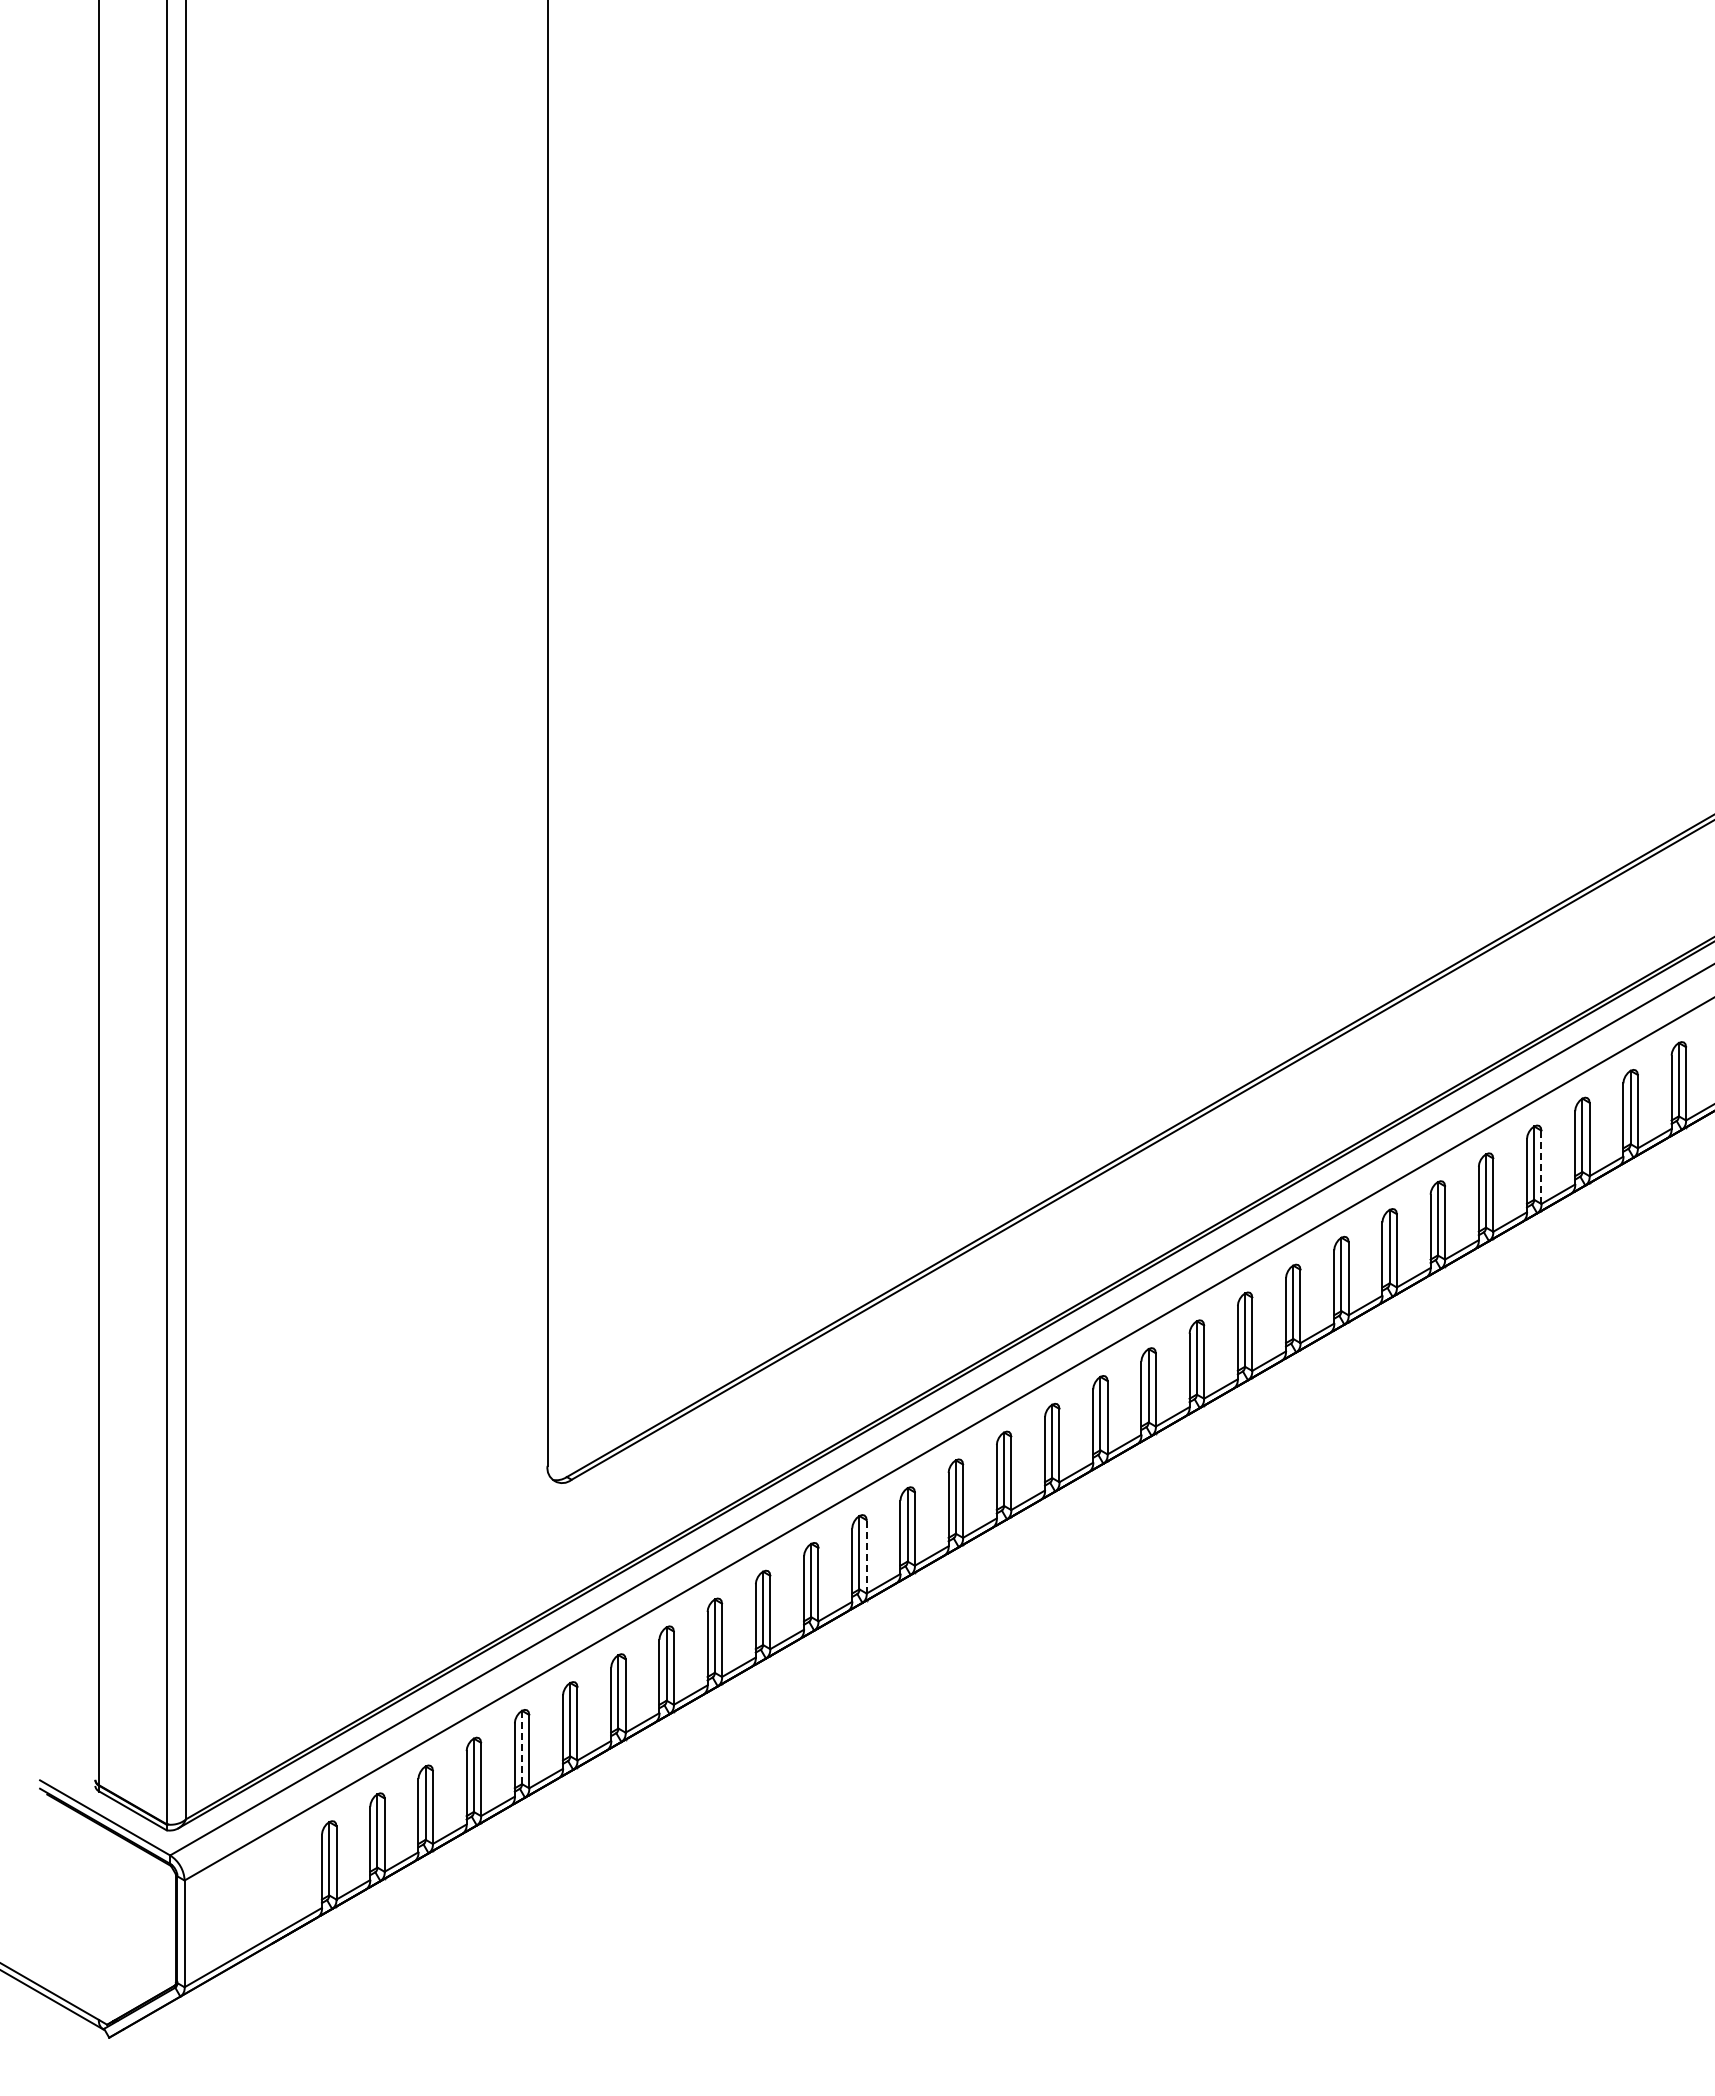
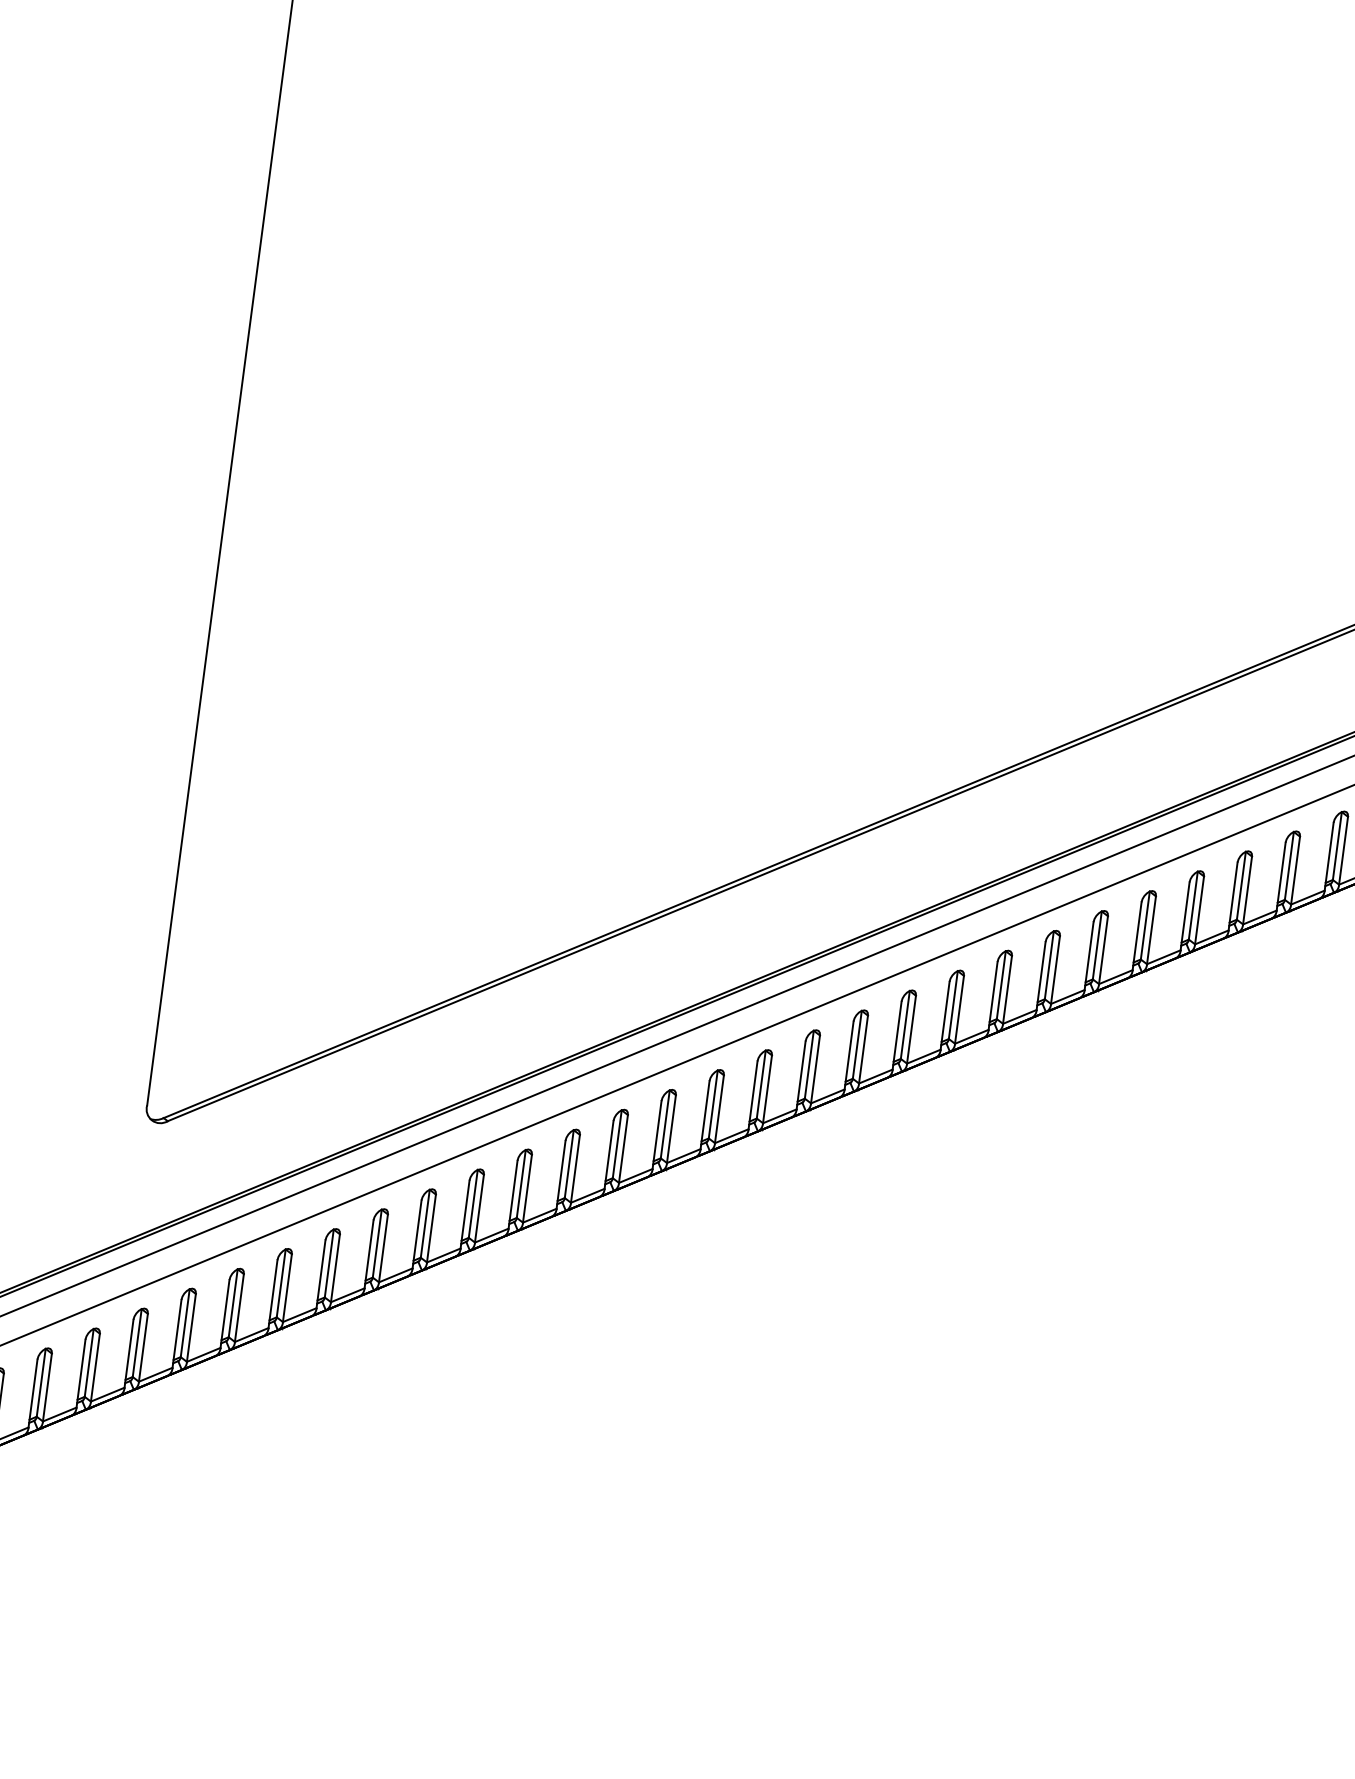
line: (1541, 1167) -> (1103, 950), dashed -> solid
line: (866, 1556) -> (431, 1228), dashed -> solid
line: (522, 1747) -> (89, 1363), dashed -> solid

